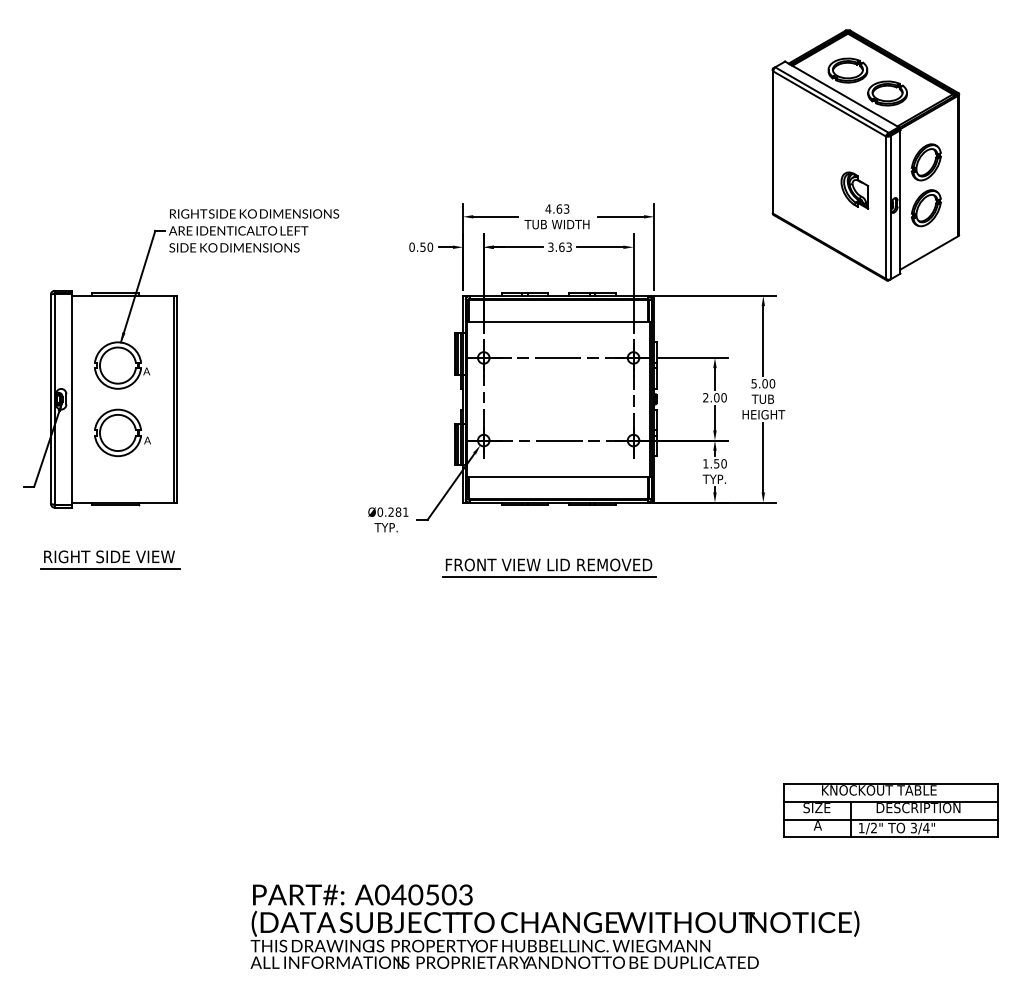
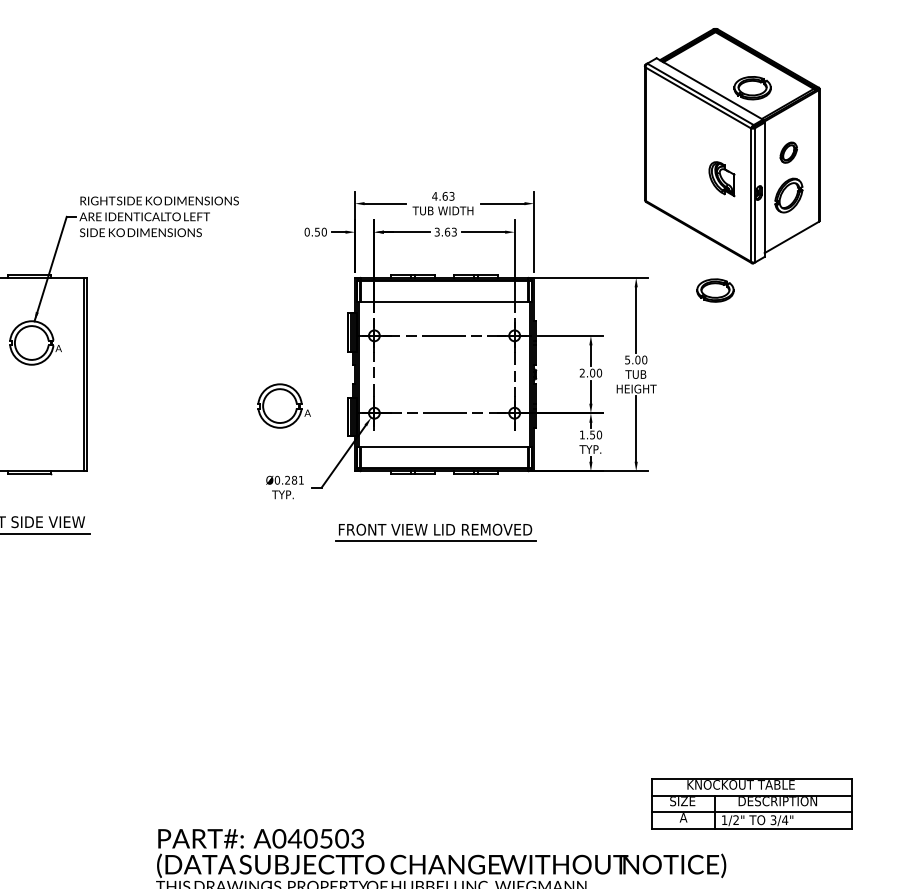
part: (847, 70) -> (715, 290), moved
part: (925, 162) -> (788, 152), size x0.6
part: (122, 432) -> (284, 405), moved
part: (890, 810) -> (751, 803), moved

